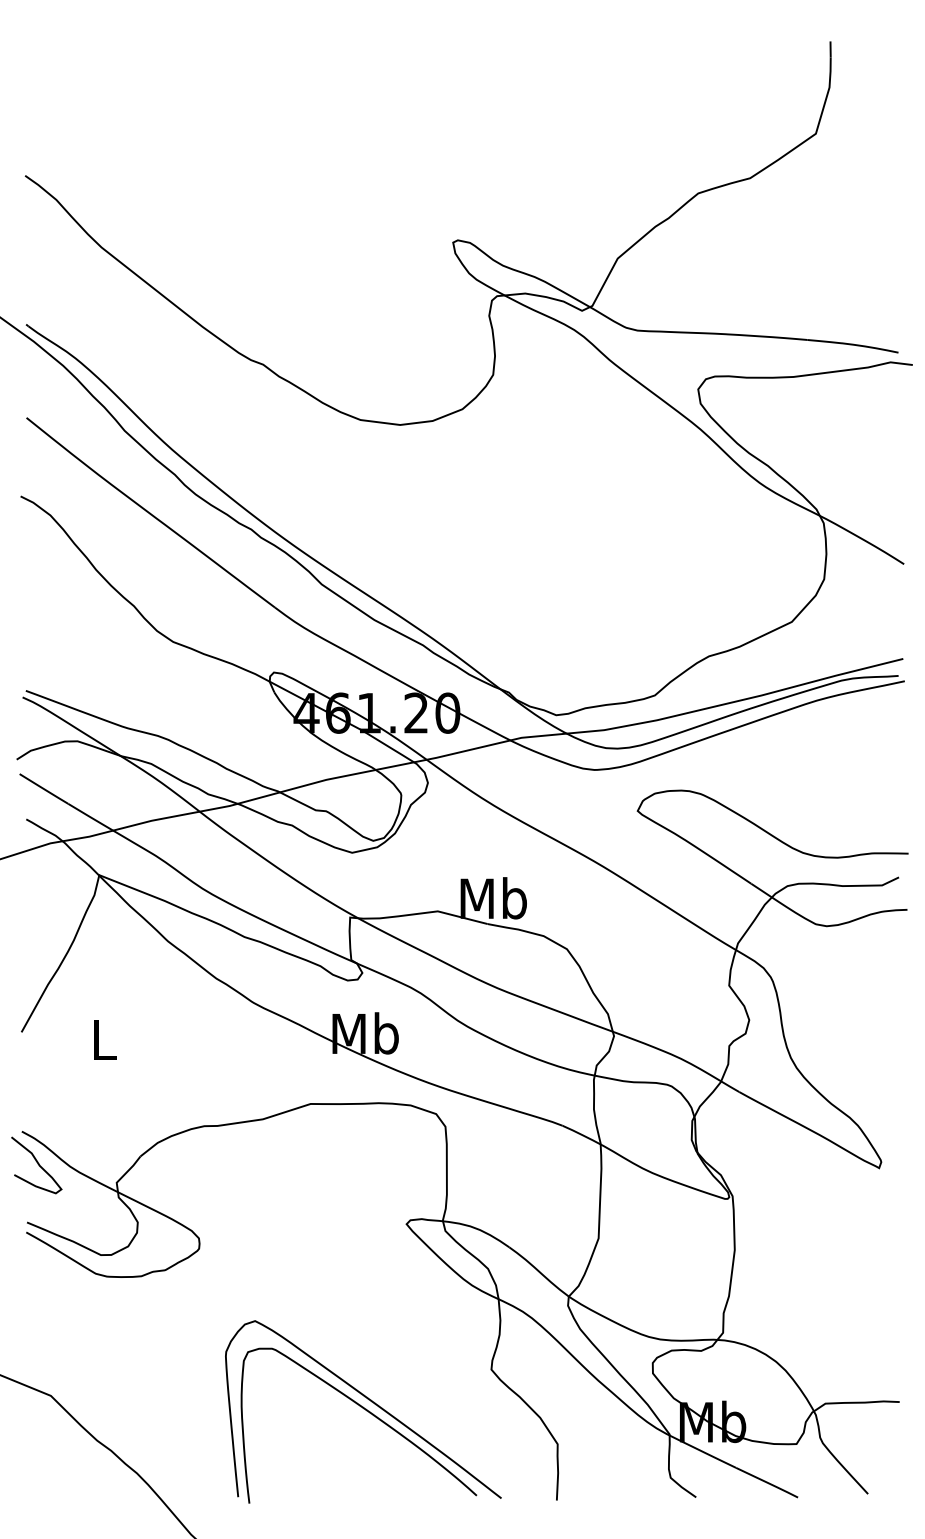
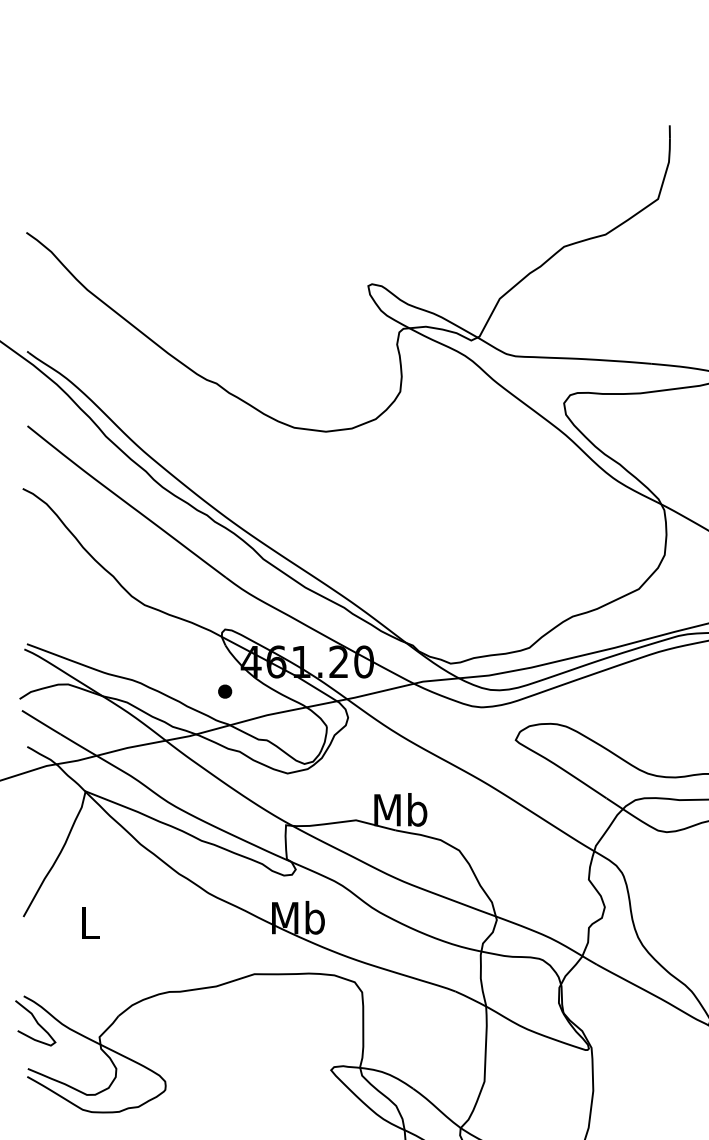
part: (273, 750) -> (224, 691), added

